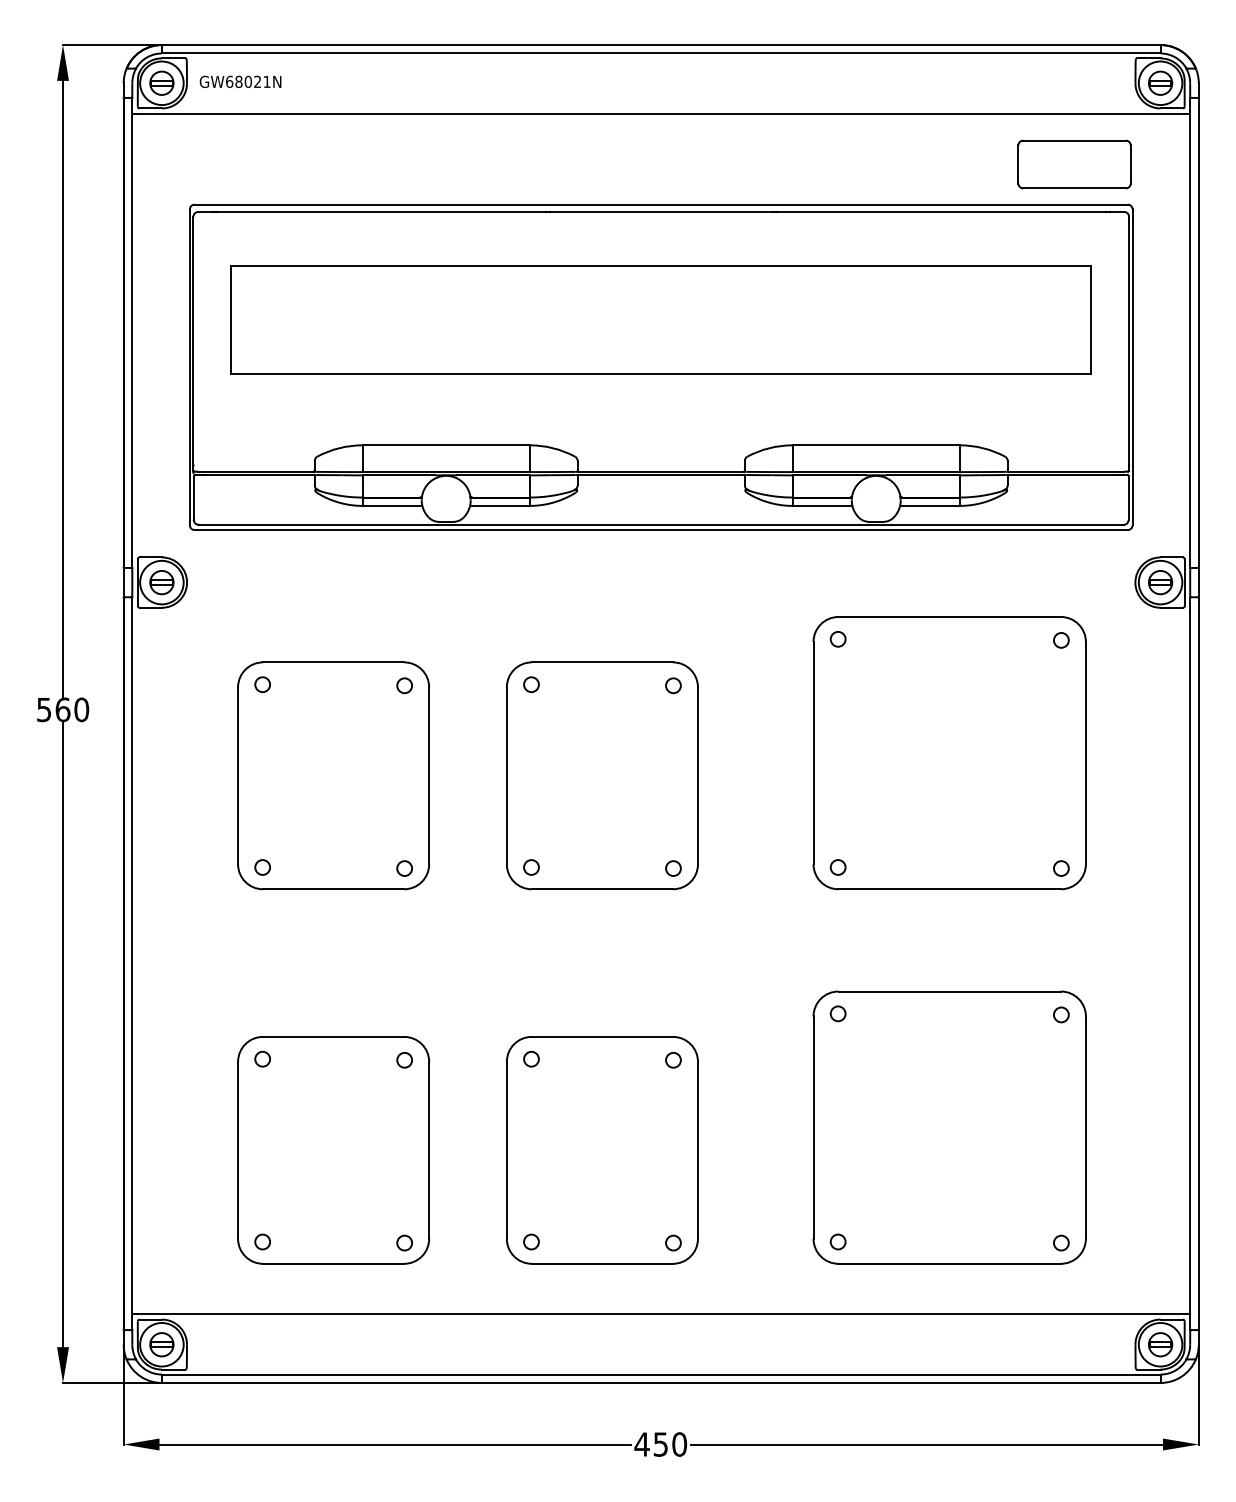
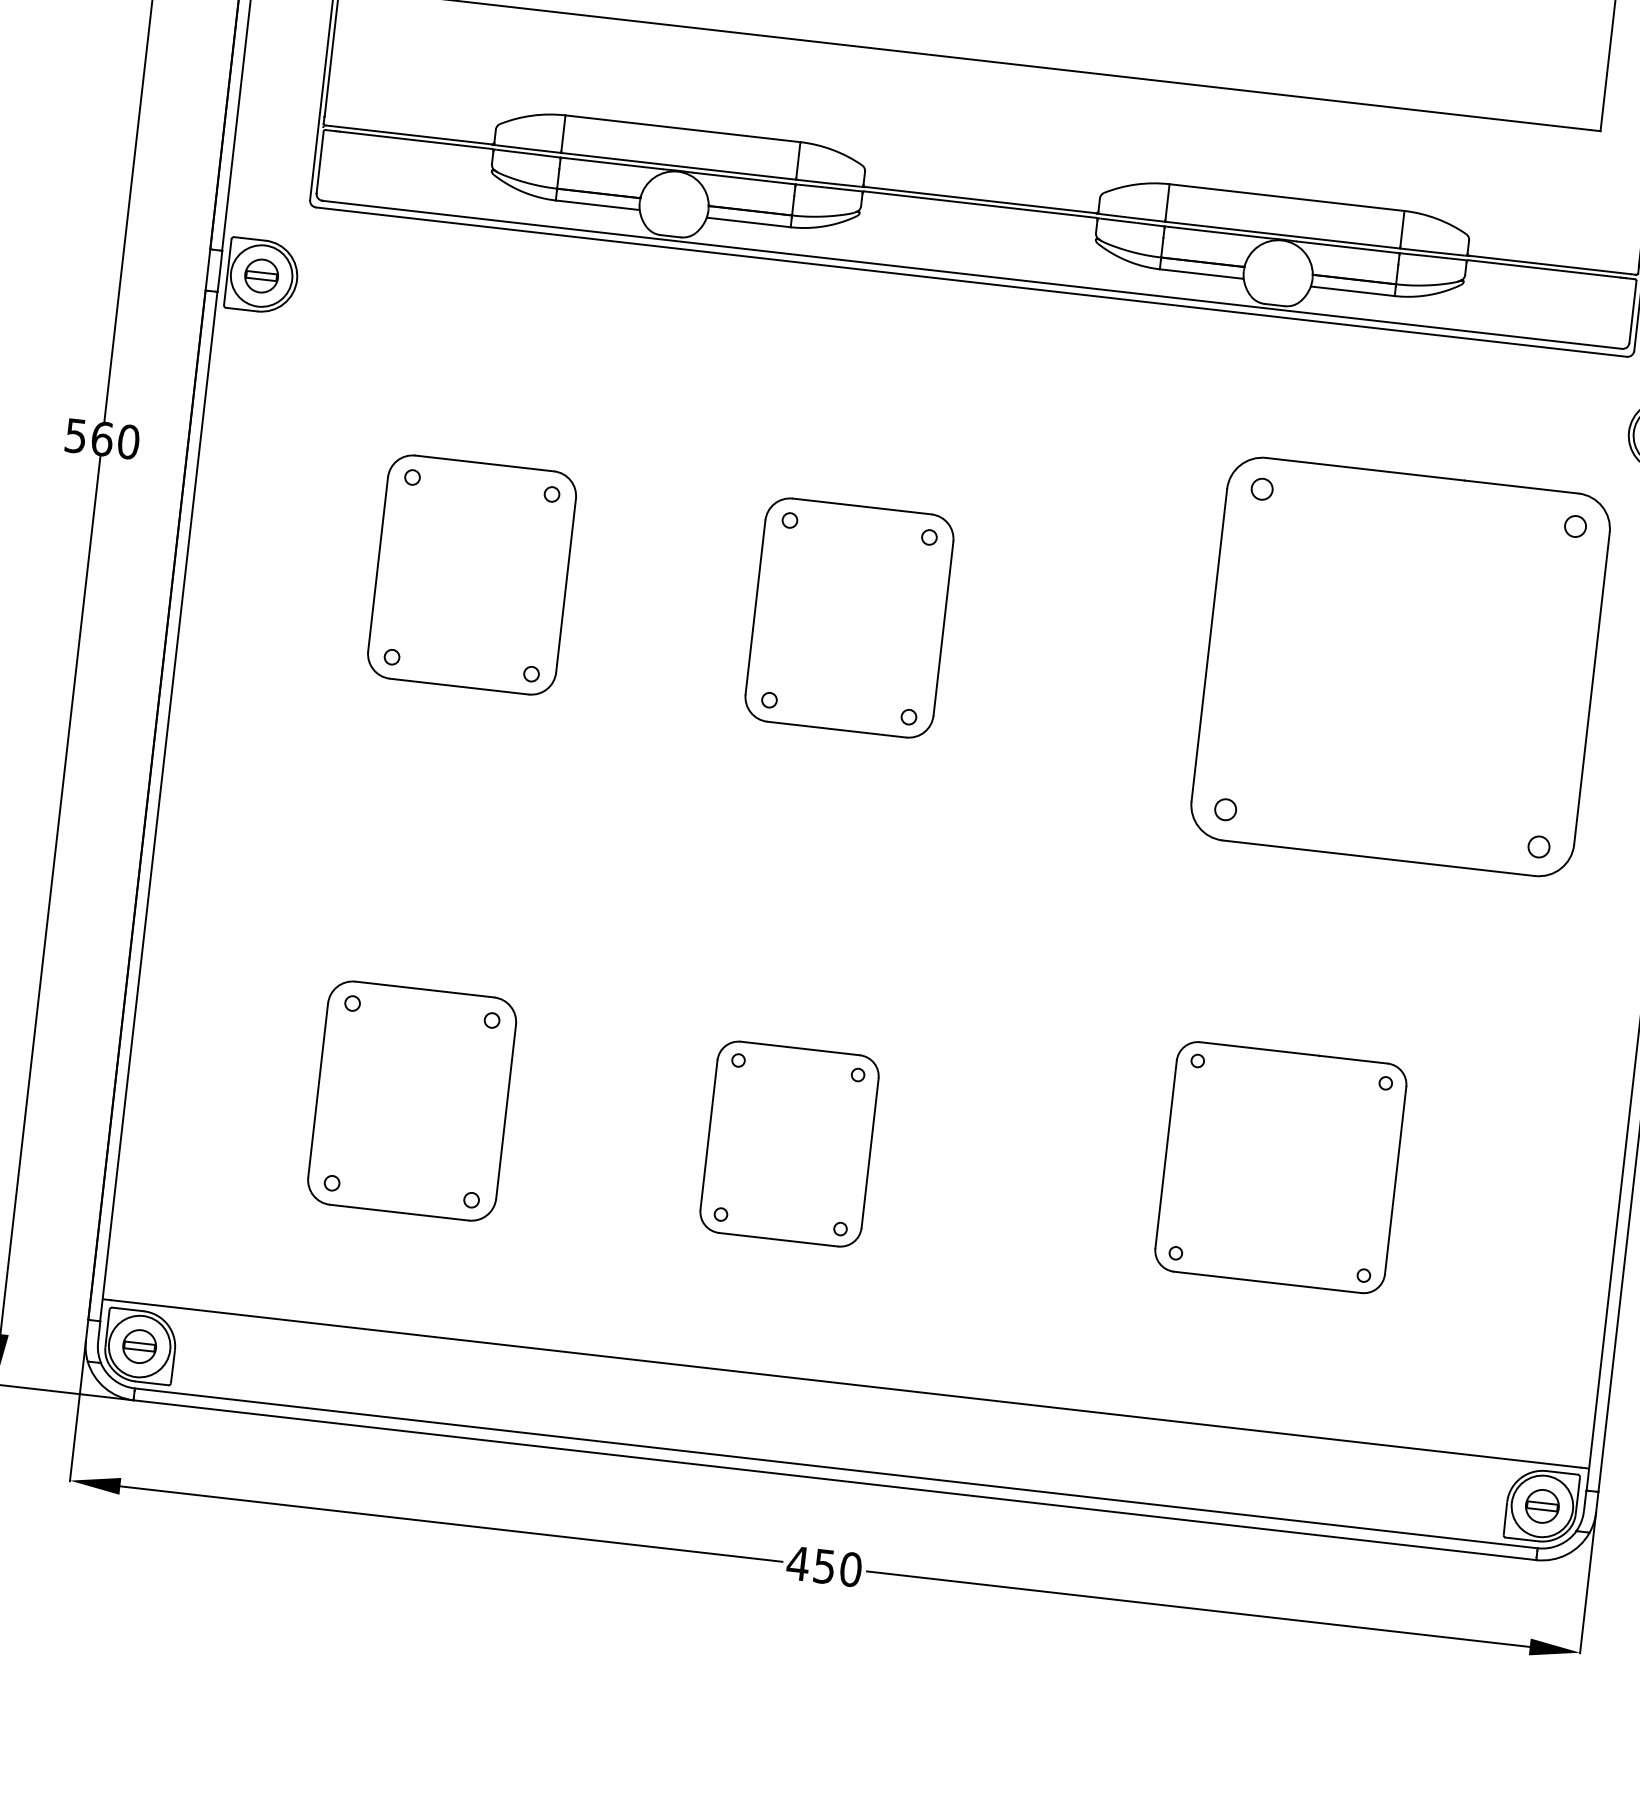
part: (949, 753) -> (1400, 667), moved
part: (333, 775) -> (471, 574), size x0.7
part: (602, 775) -> (849, 617), size x0.7
part: (949, 1127) -> (1280, 1167), size x0.6
part: (333, 1150) -> (411, 1101), size x0.7
part: (602, 1150) -> (789, 1144), size x0.6

